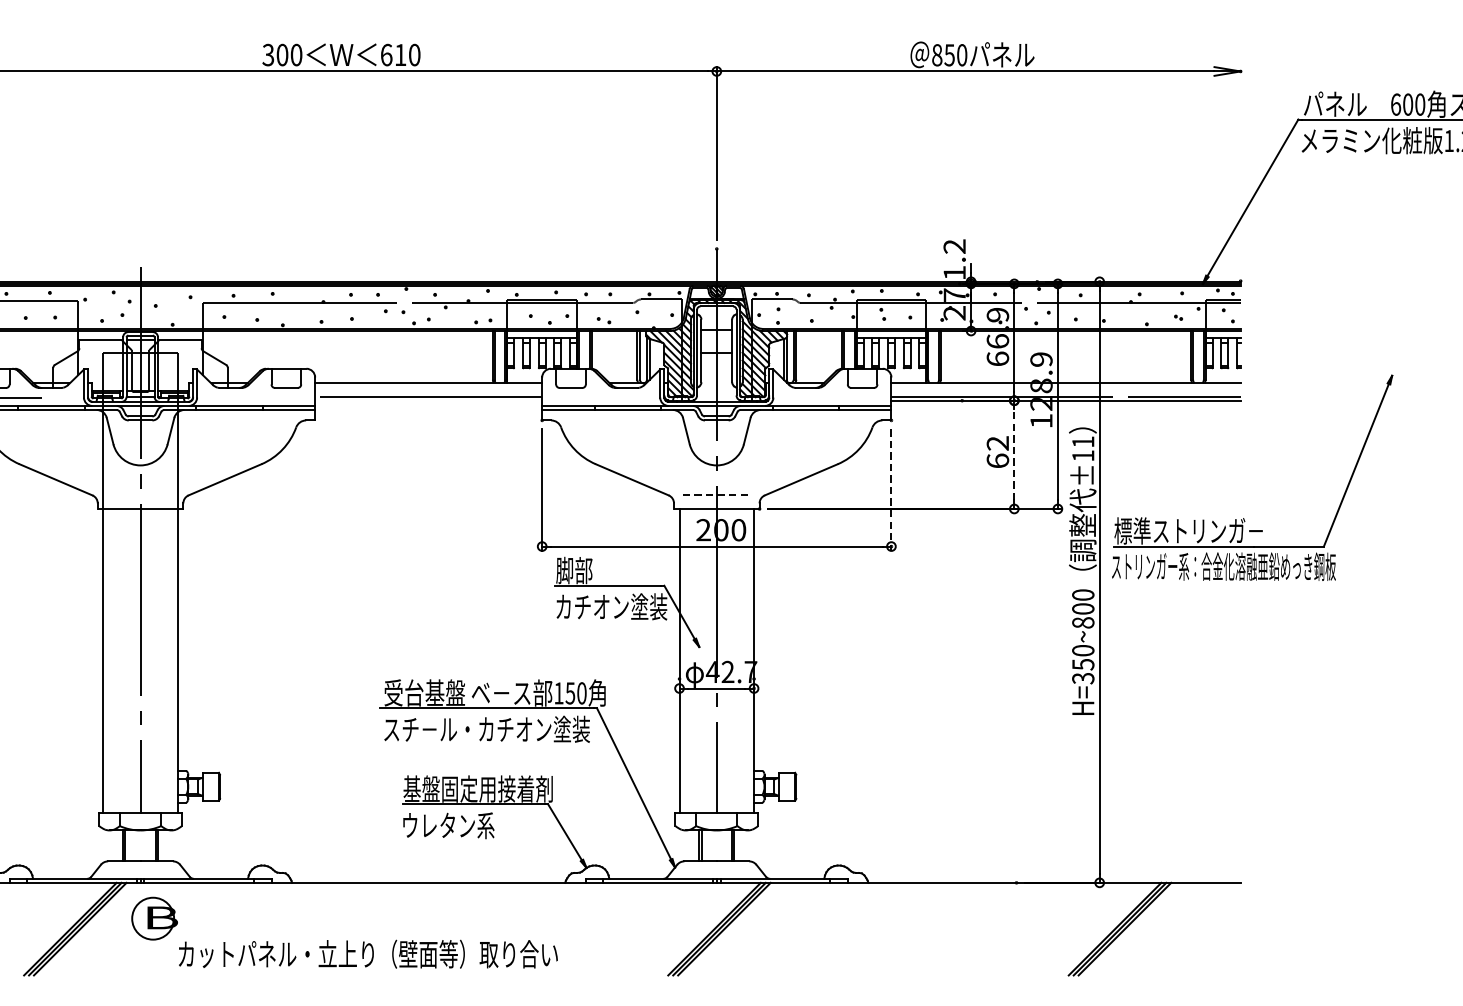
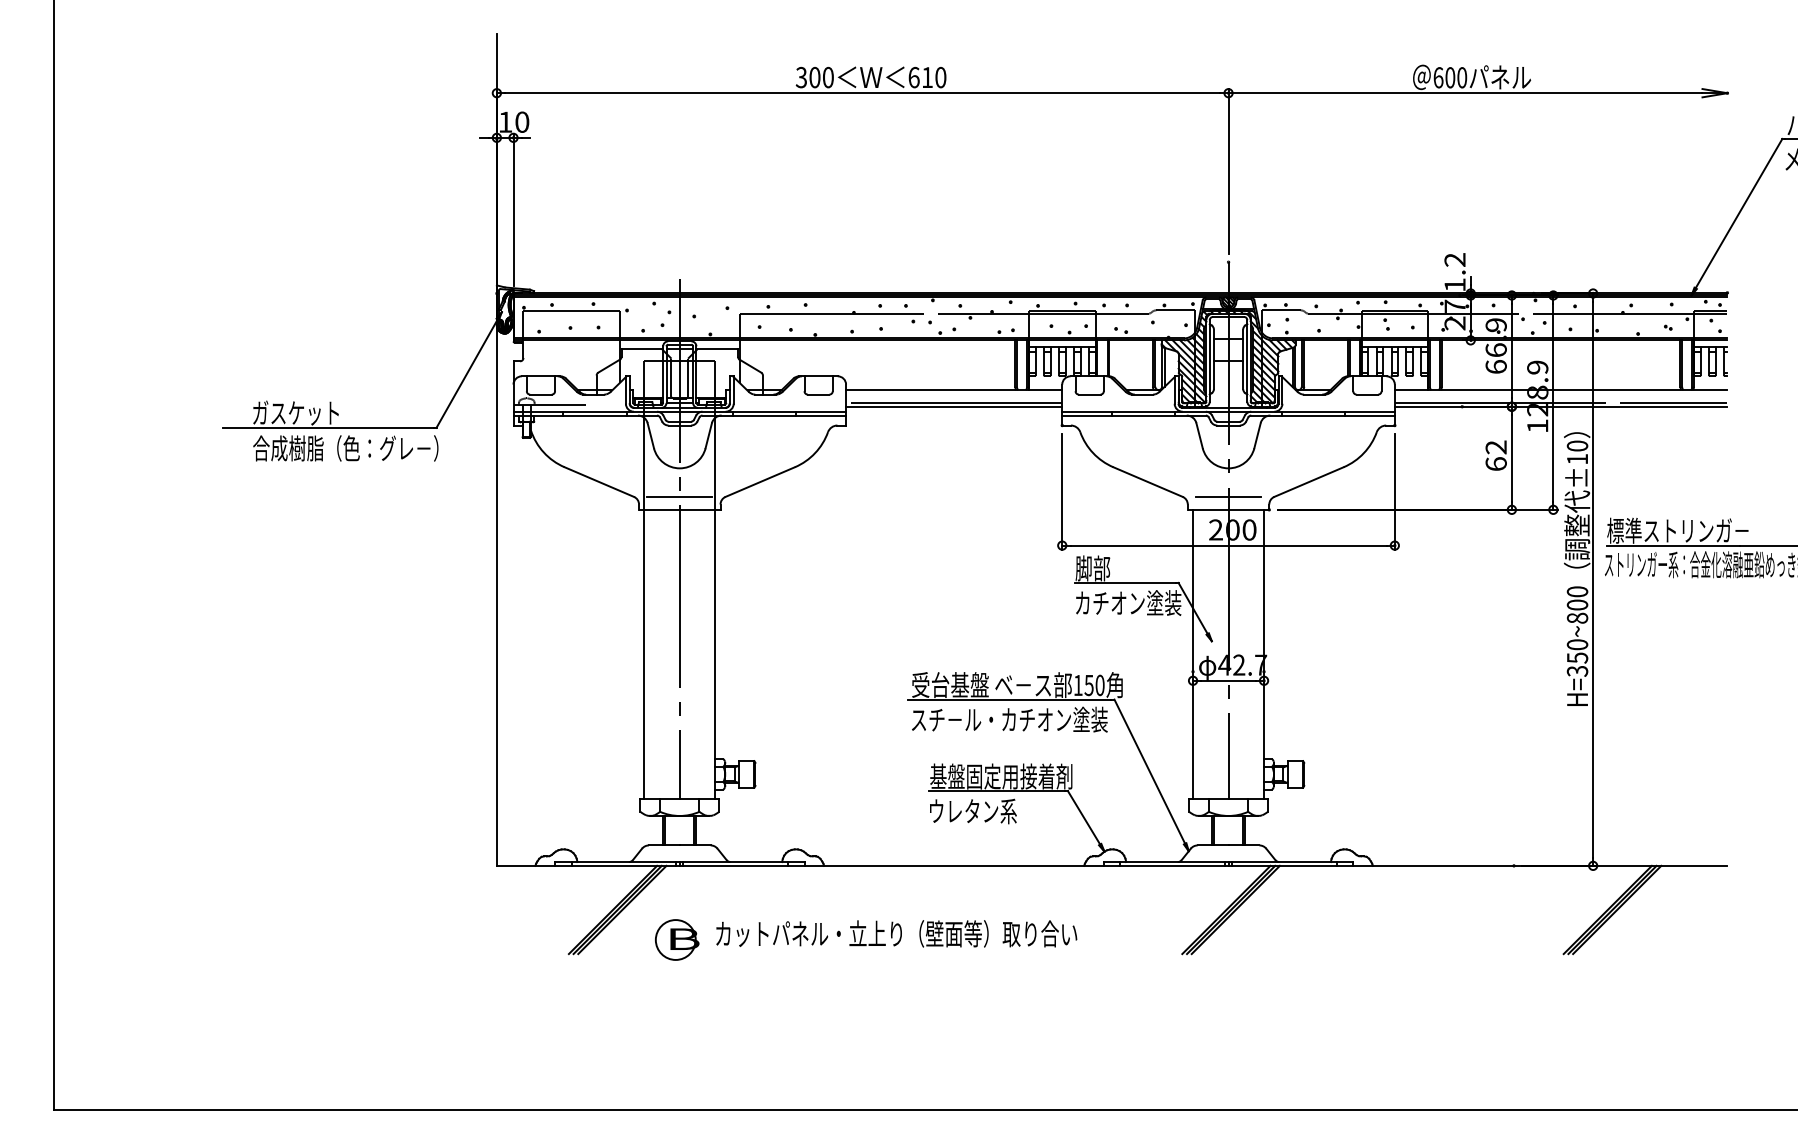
text: (943, 54) -> (1444, 77), 850 -> 600
line: (429, 400) -> (954, 406), added
text: (1083, 441) -> (1577, 445), ±11 -> ±10
line: (1013, 454) -> (1511, 457), dashed -> solid
line: (891, 489) -> (1394, 491), dashed -> solid
line: (140, 494) -> (679, 496), added
line: (717, 494) -> (1229, 496), dashed -> solid
part: (154, 918) -> (677, 939), moved

